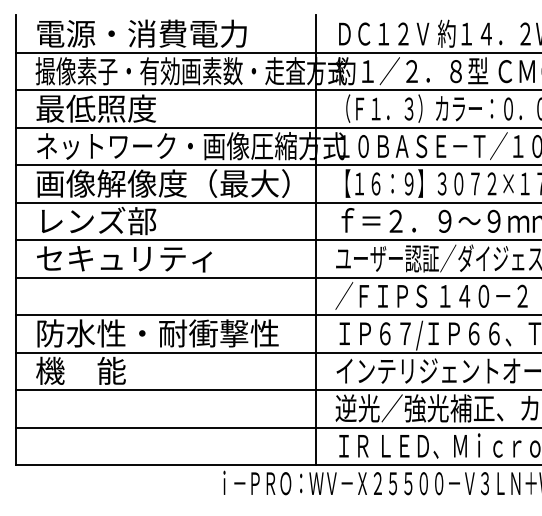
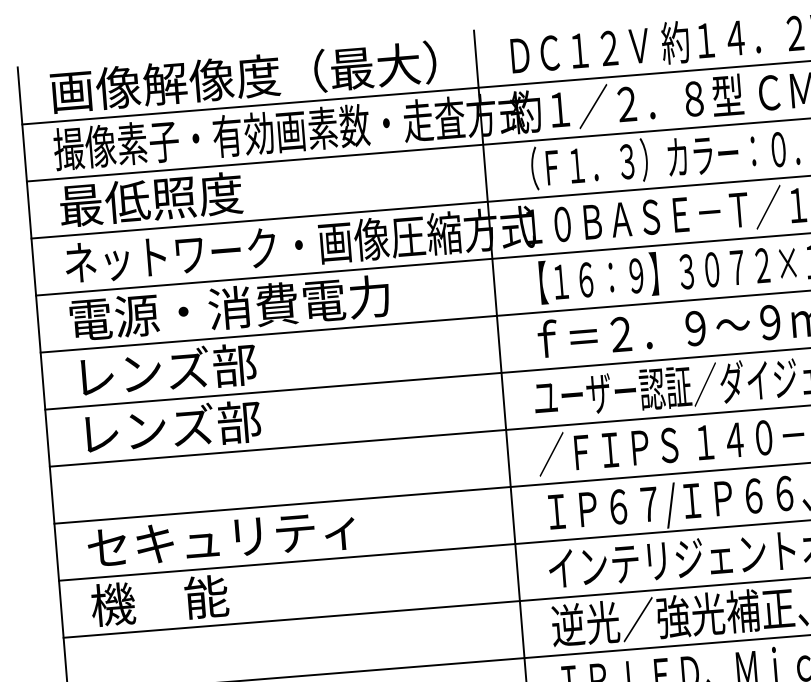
text: (162, 33) -> (242, 77), 電源・消費電力 -> 画像解像度（最大）
text: (162, 183) -> (260, 305), 画像解像度（最大） -> 電源・消費電力
text: (124, 258) -> (212, 424), セキュリティ -> レンズ部
text: (157, 333) -> (271, 534), 防水性・耐衝撃性 -> セキュリティ

